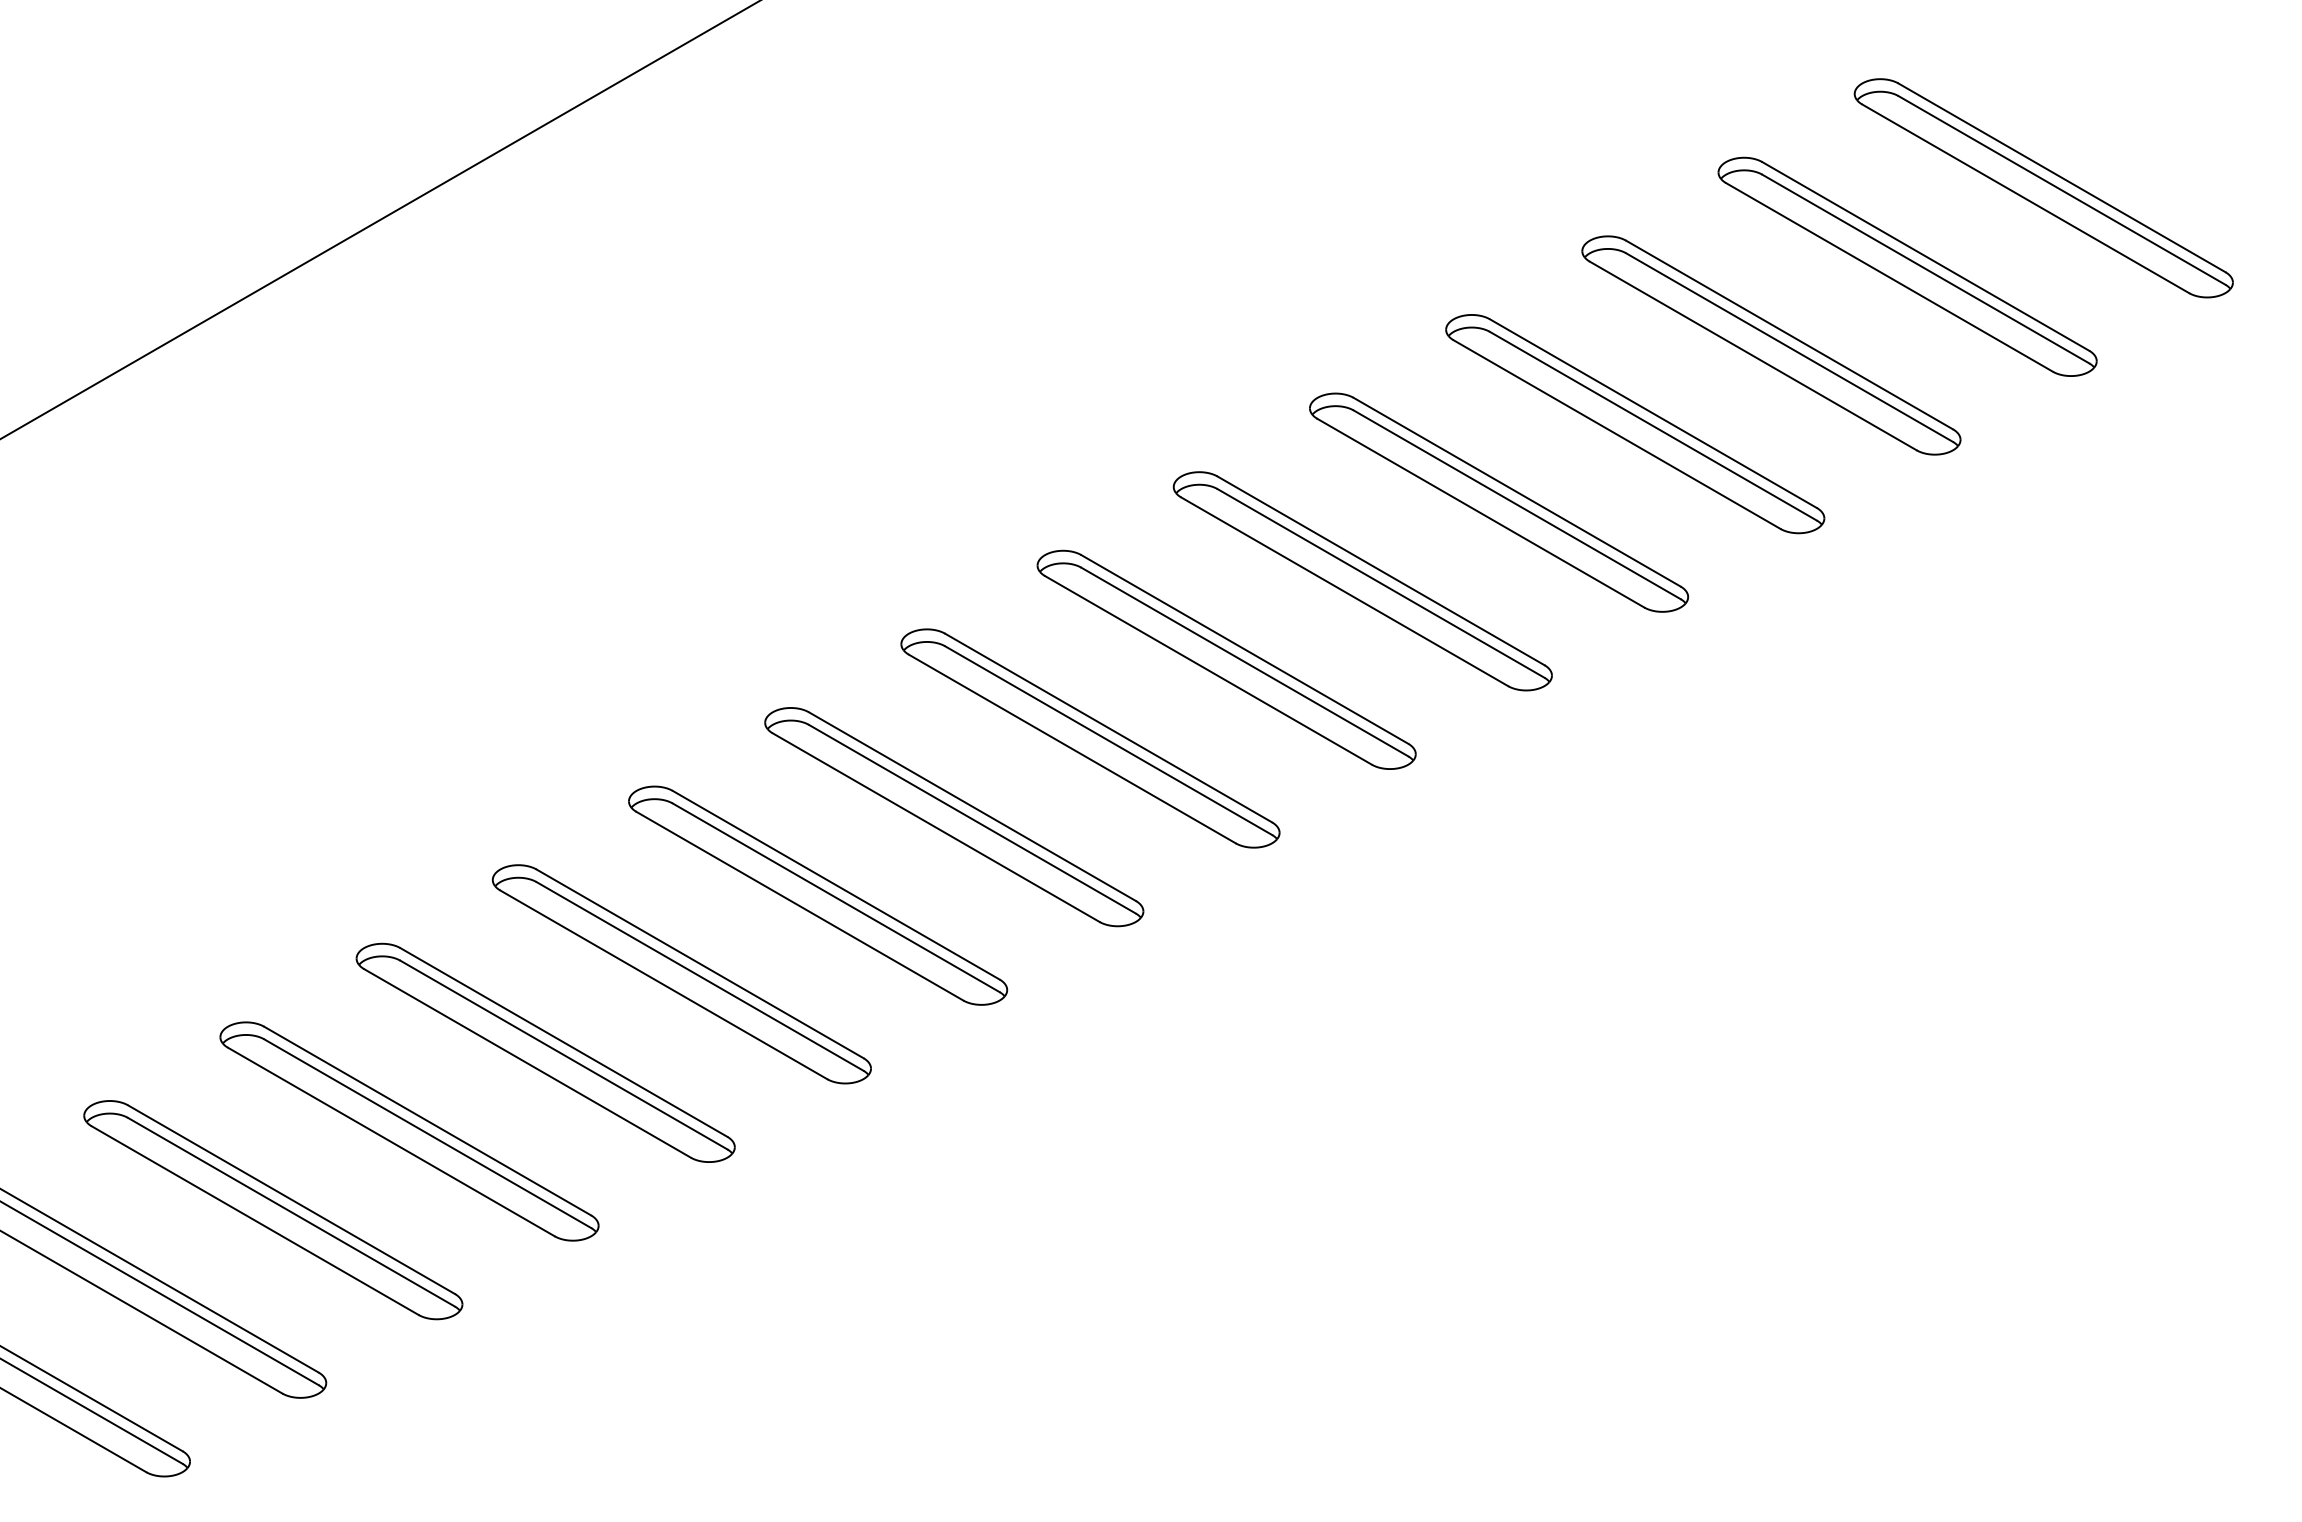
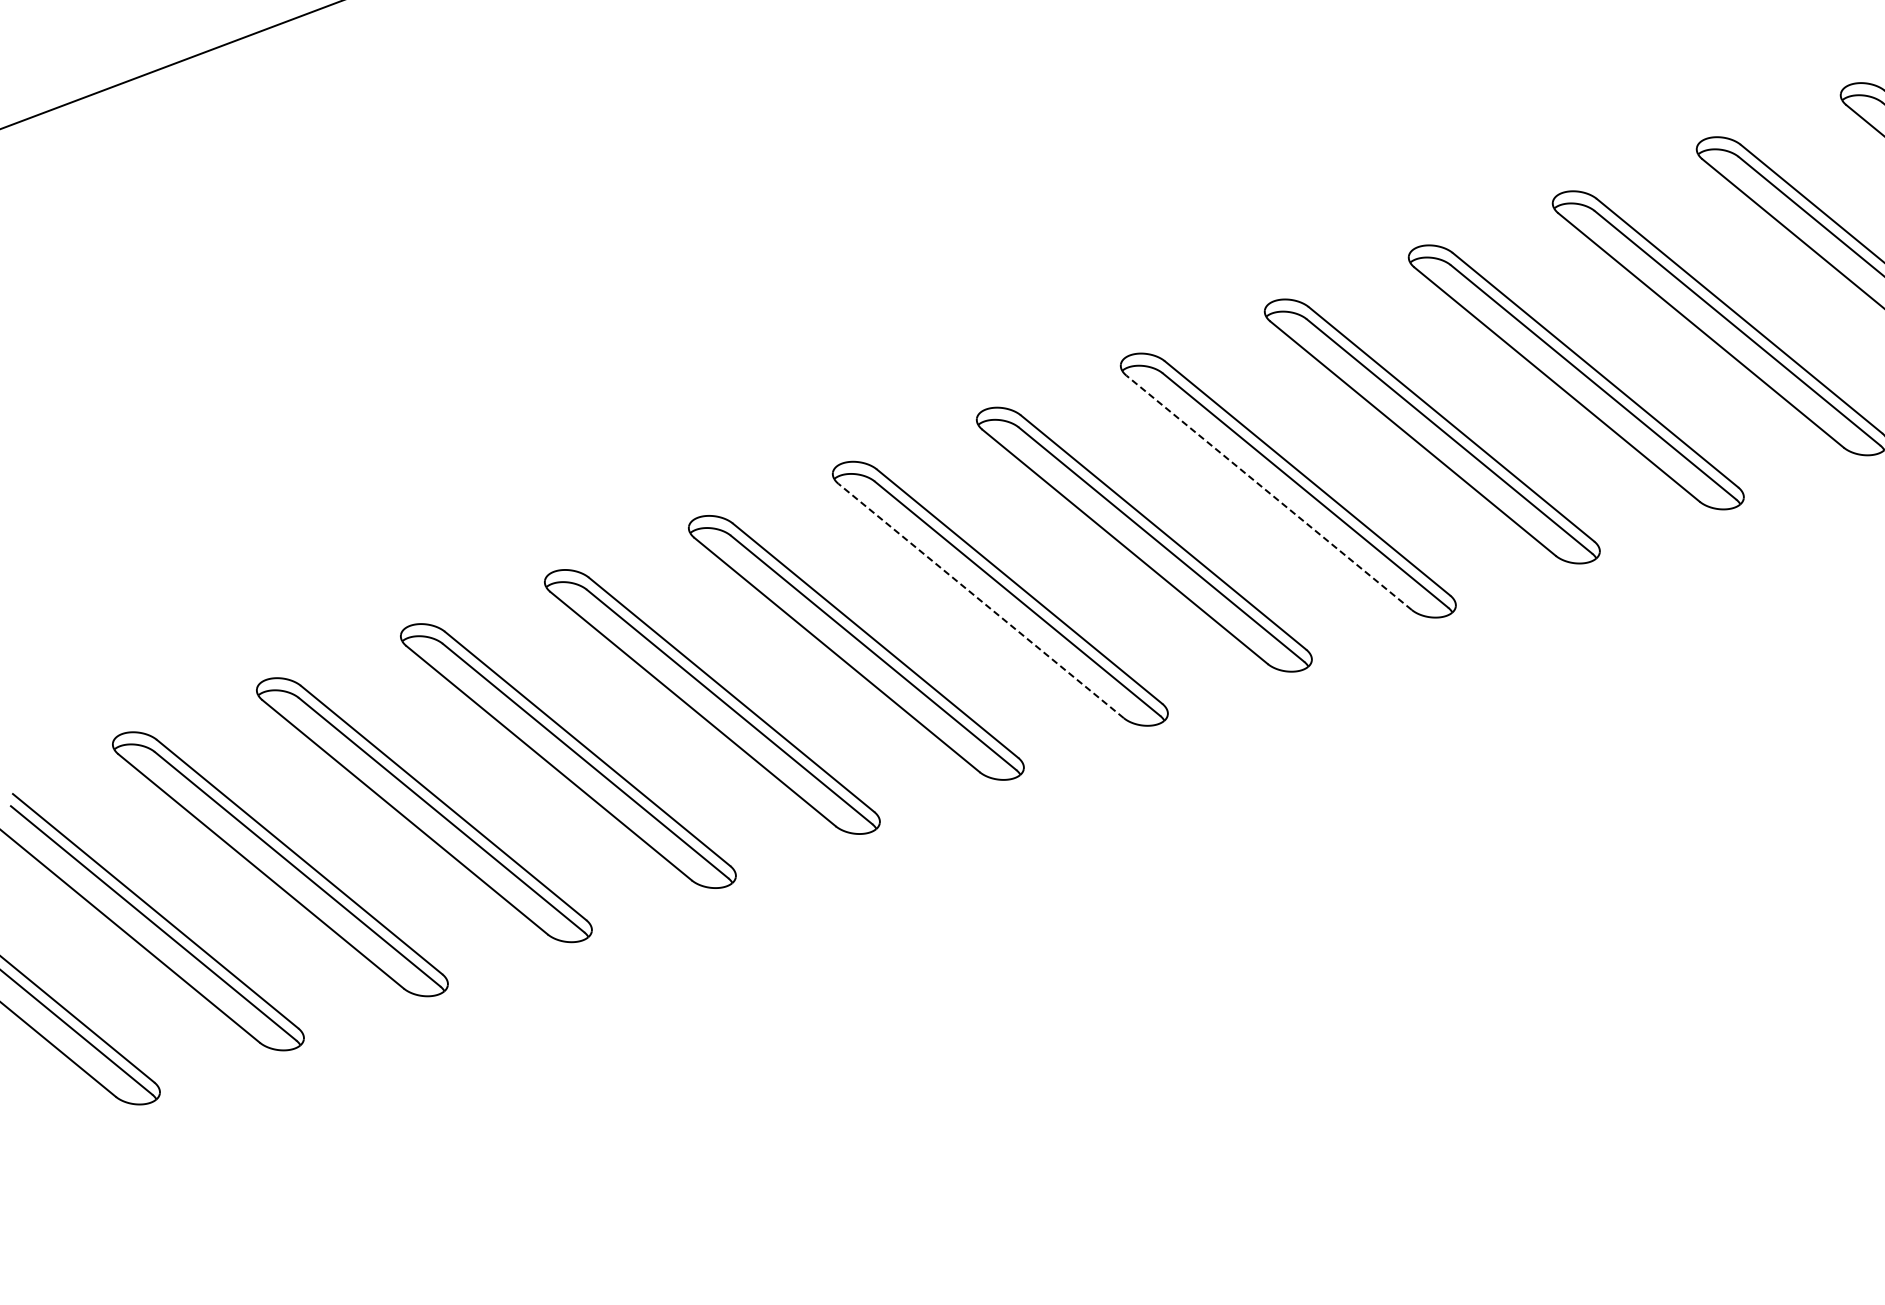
line: (1208, 670) -> (1269, 492), solid -> dashed
line: (936, 827) -> (981, 600), solid -> dashed

